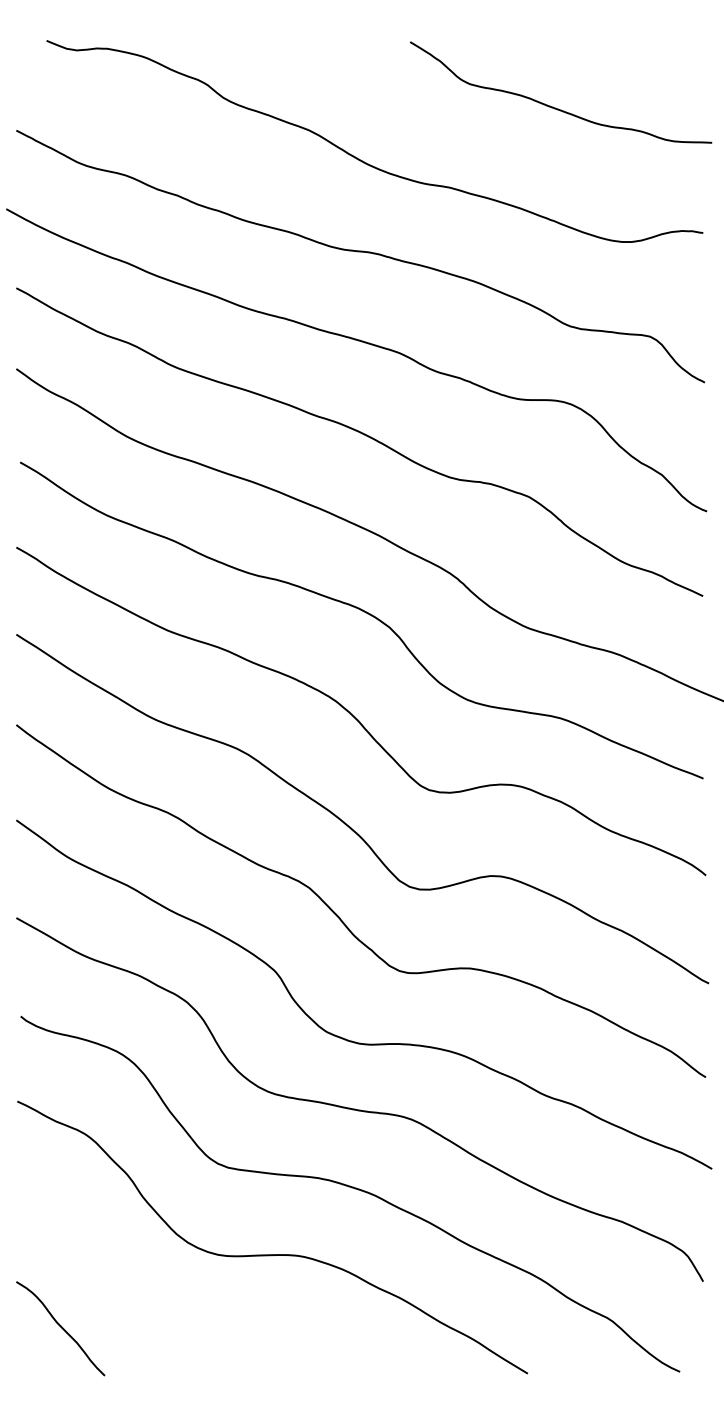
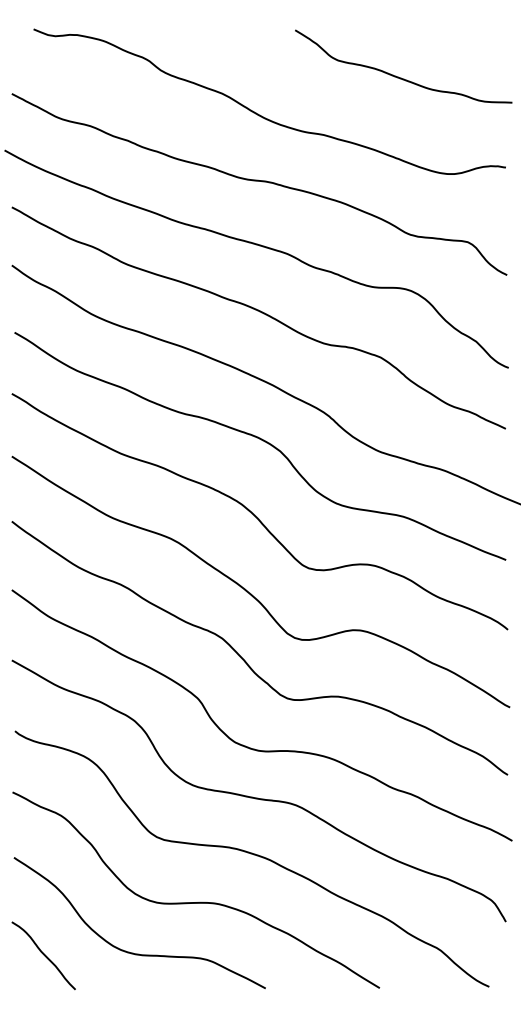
curve: (185, 1324) -> (133, 952), added

